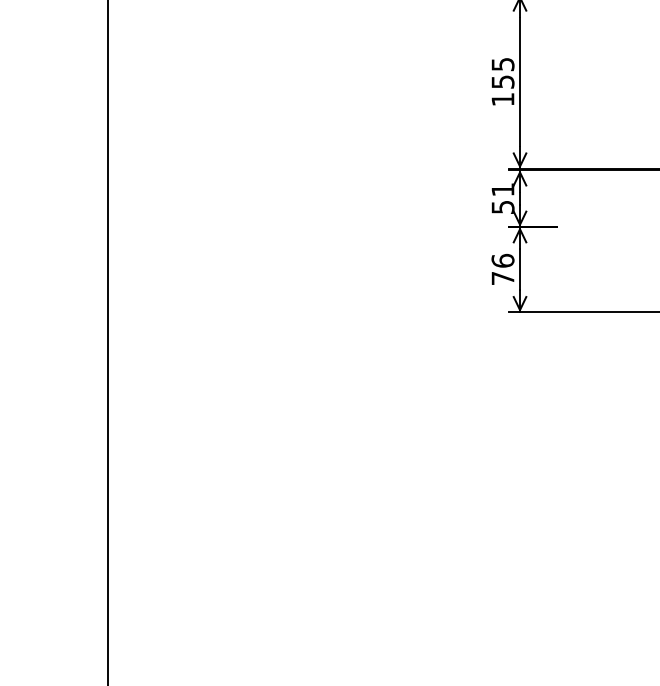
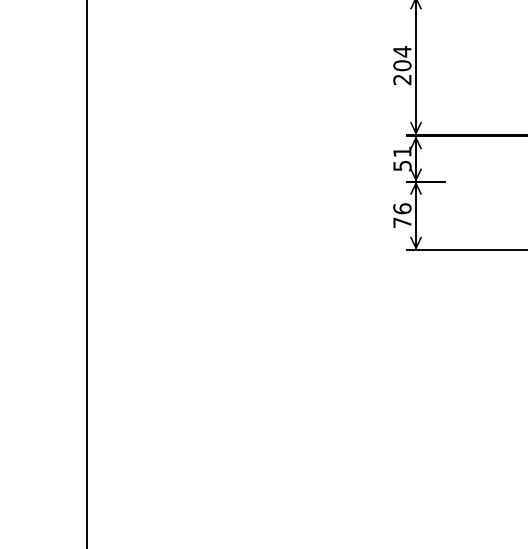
text: (503, 81) -> (402, 65), 155 -> 204

